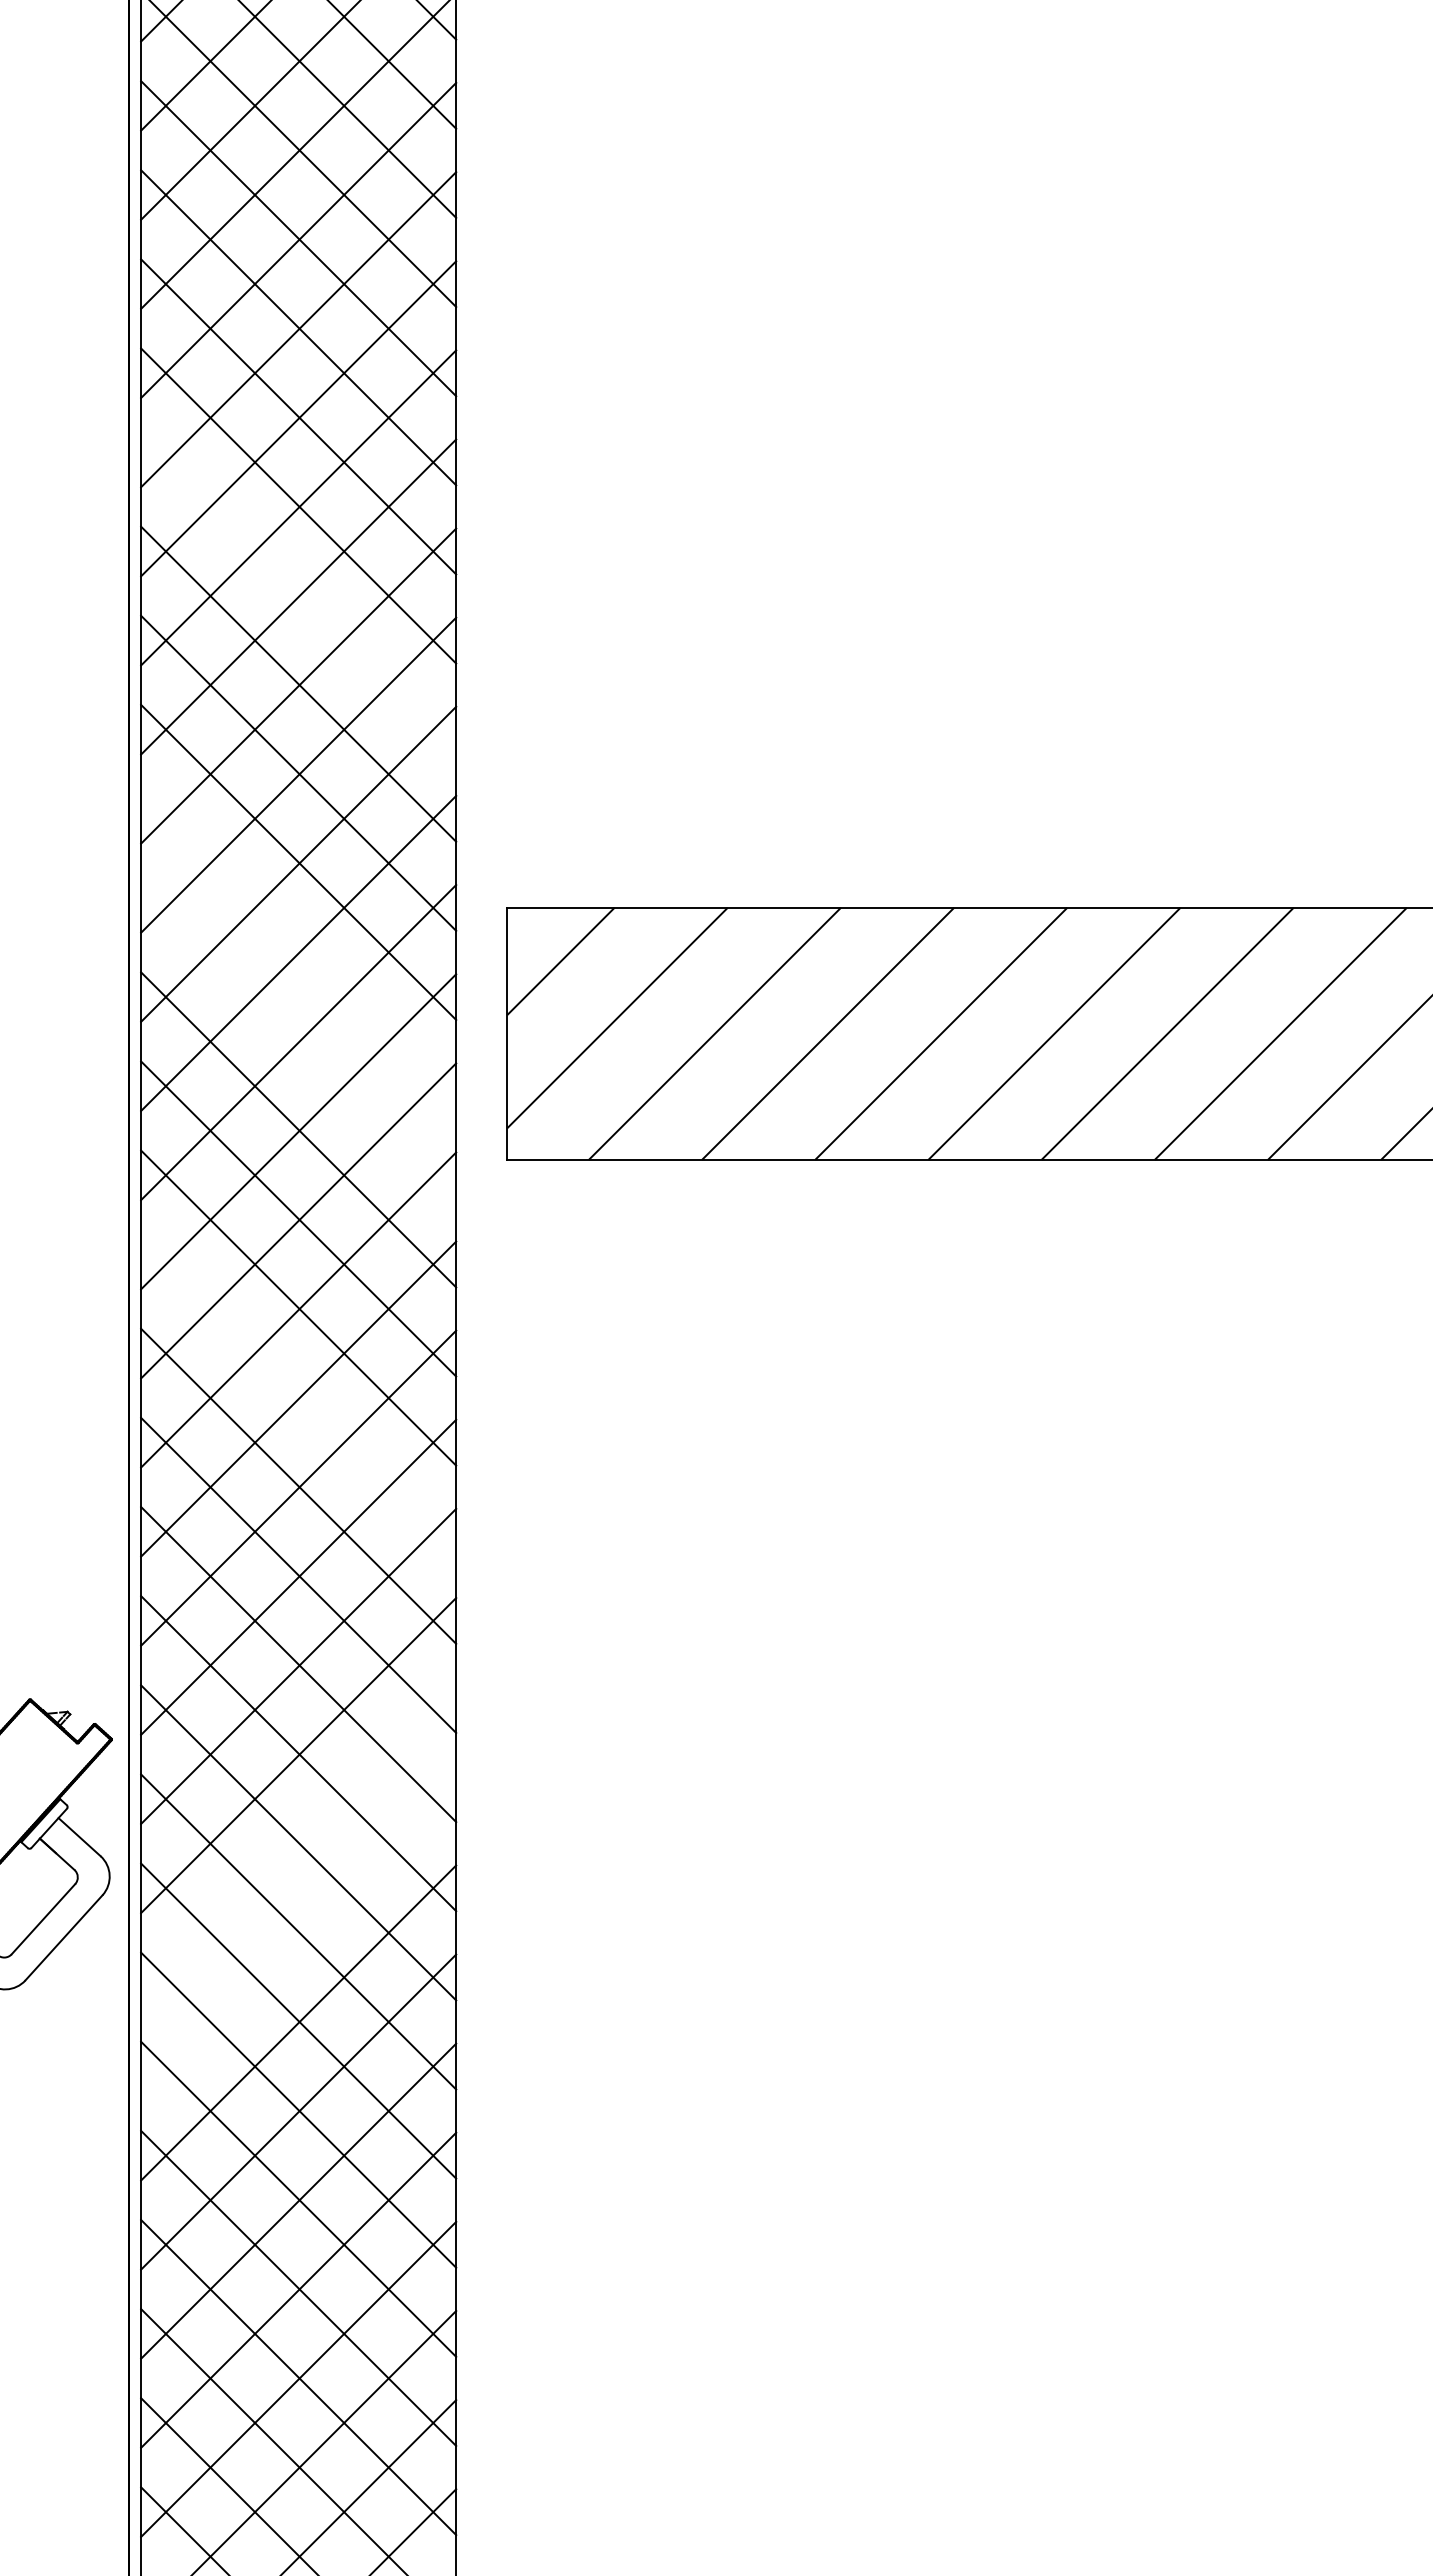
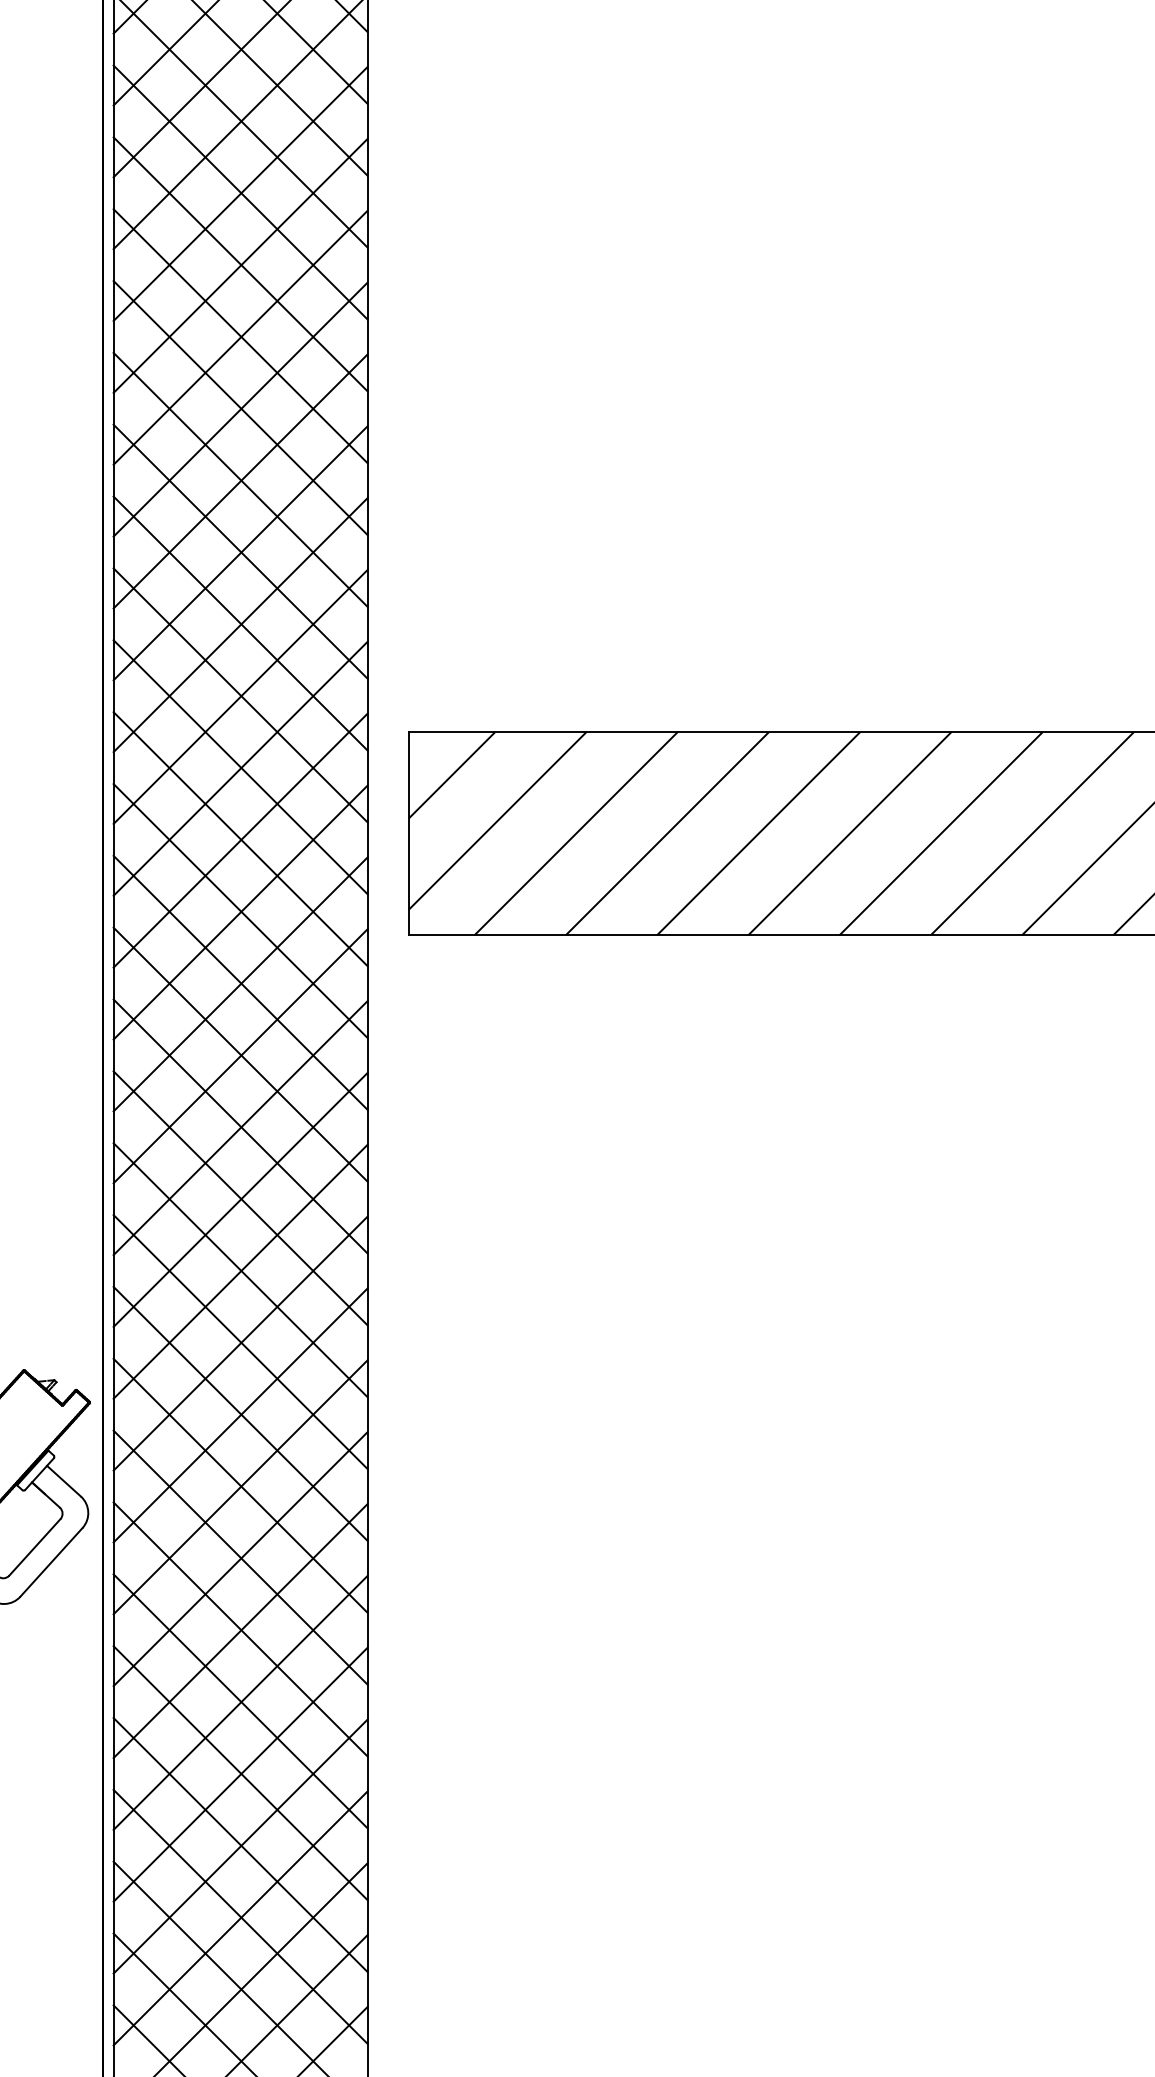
line: (298, 594) -> (240, 479), added
line: (298, 951) -> (240, 767), added
line: (298, 1040) -> (240, 838), added
line: (298, 1396) -> (240, 1125), added
line: (298, 1844) -> (240, 1487), added
line: (298, 1933) -> (240, 1558), added

